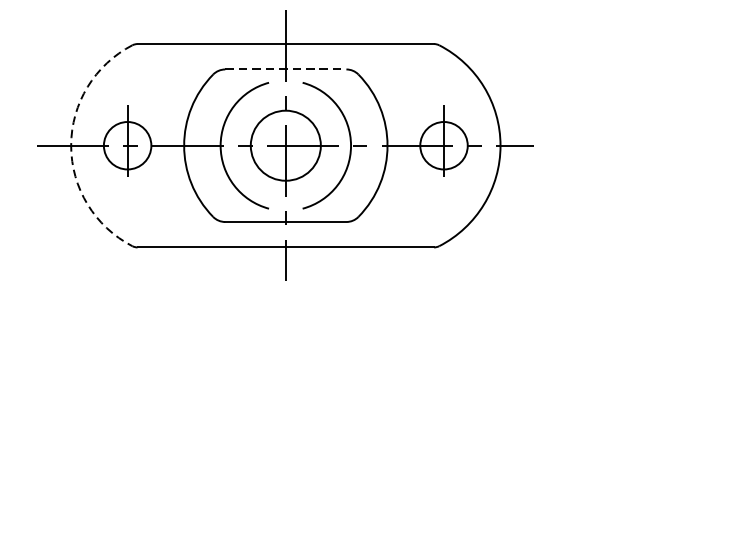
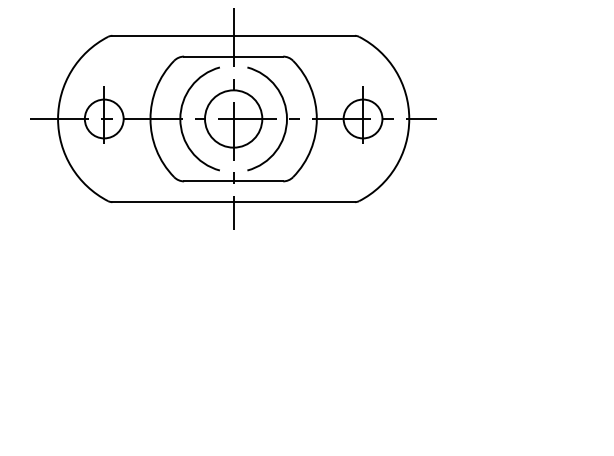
line: (285, 69) -> (233, 56), dashed -> solid
arc: (71, 146) -> (58, 119), dashed -> solid

